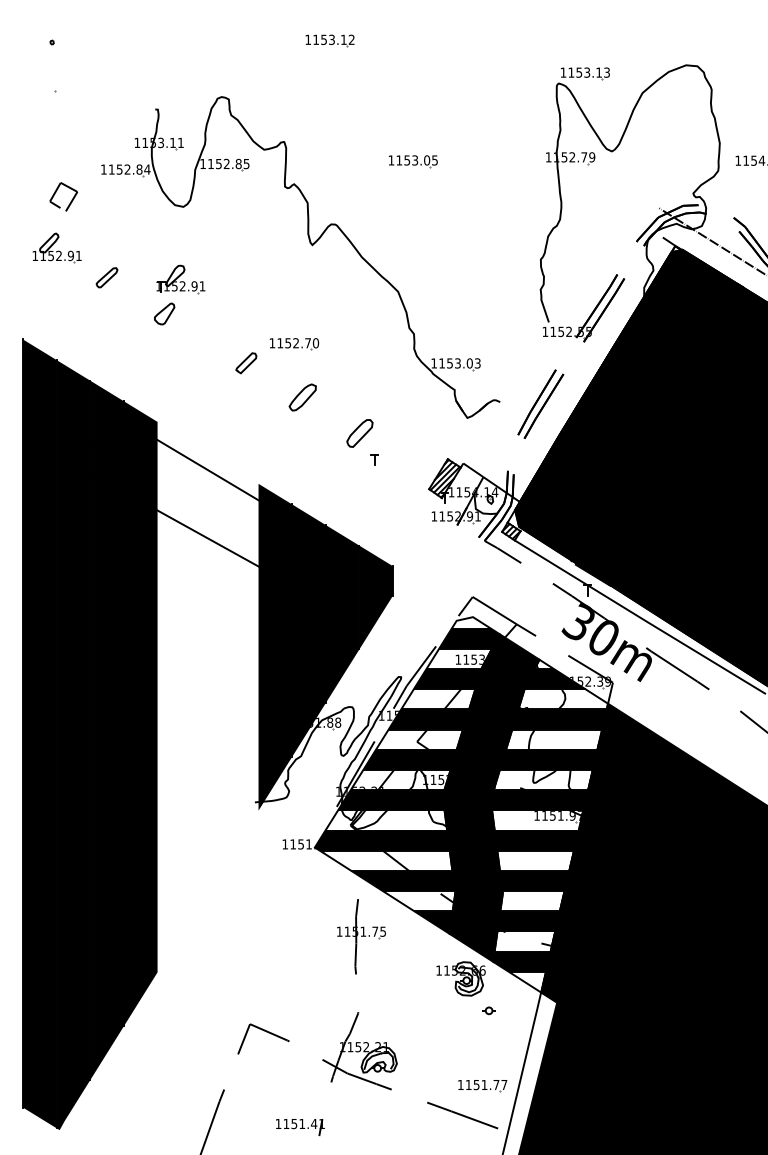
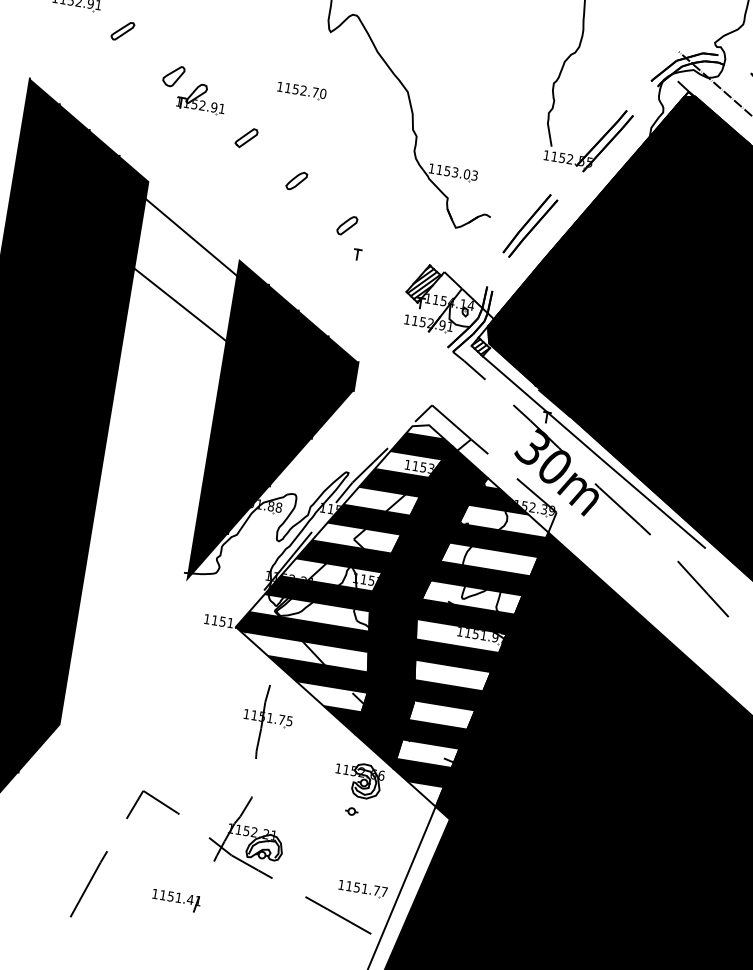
part: (180, 279) -> (201, 98), moved
part: (294, 344) -> (301, 91), moved
part: (302, 397) -> (296, 180), size x0.71
part: (359, 433) -> (346, 225), size x0.71
part: (488, 1010) -> (351, 811), moved

